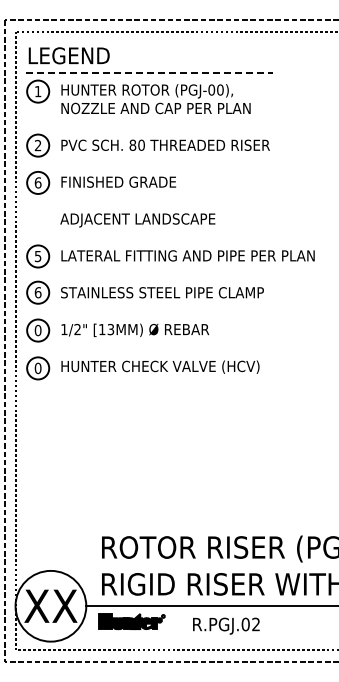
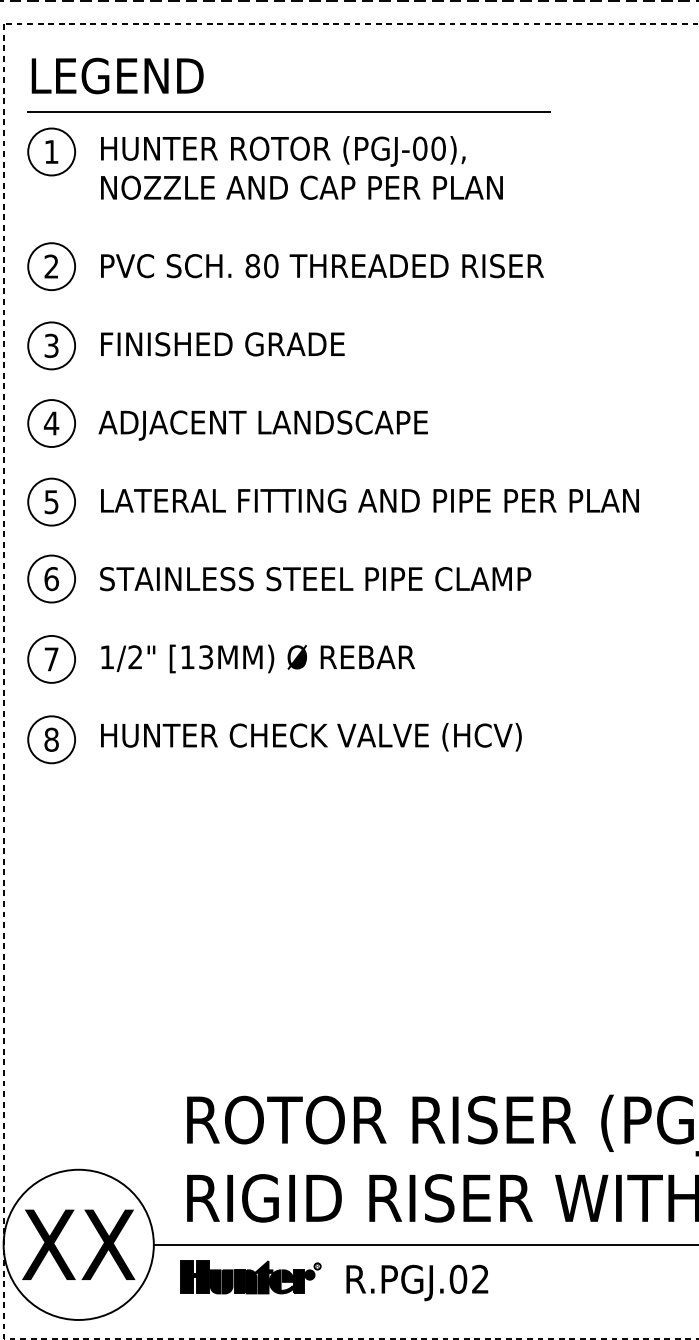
line: (150, 72) -> (290, 111), dashed -> solid
text: (37, 182) -> (50, 344), 6 -> 3
part: (38, 219) -> (52, 423), added
text: (37, 330) -> (50, 659), 0 -> 7
text: (37, 368) -> (50, 739), 0 -> 8
text: (226, 625) -> (417, 1281), moved

